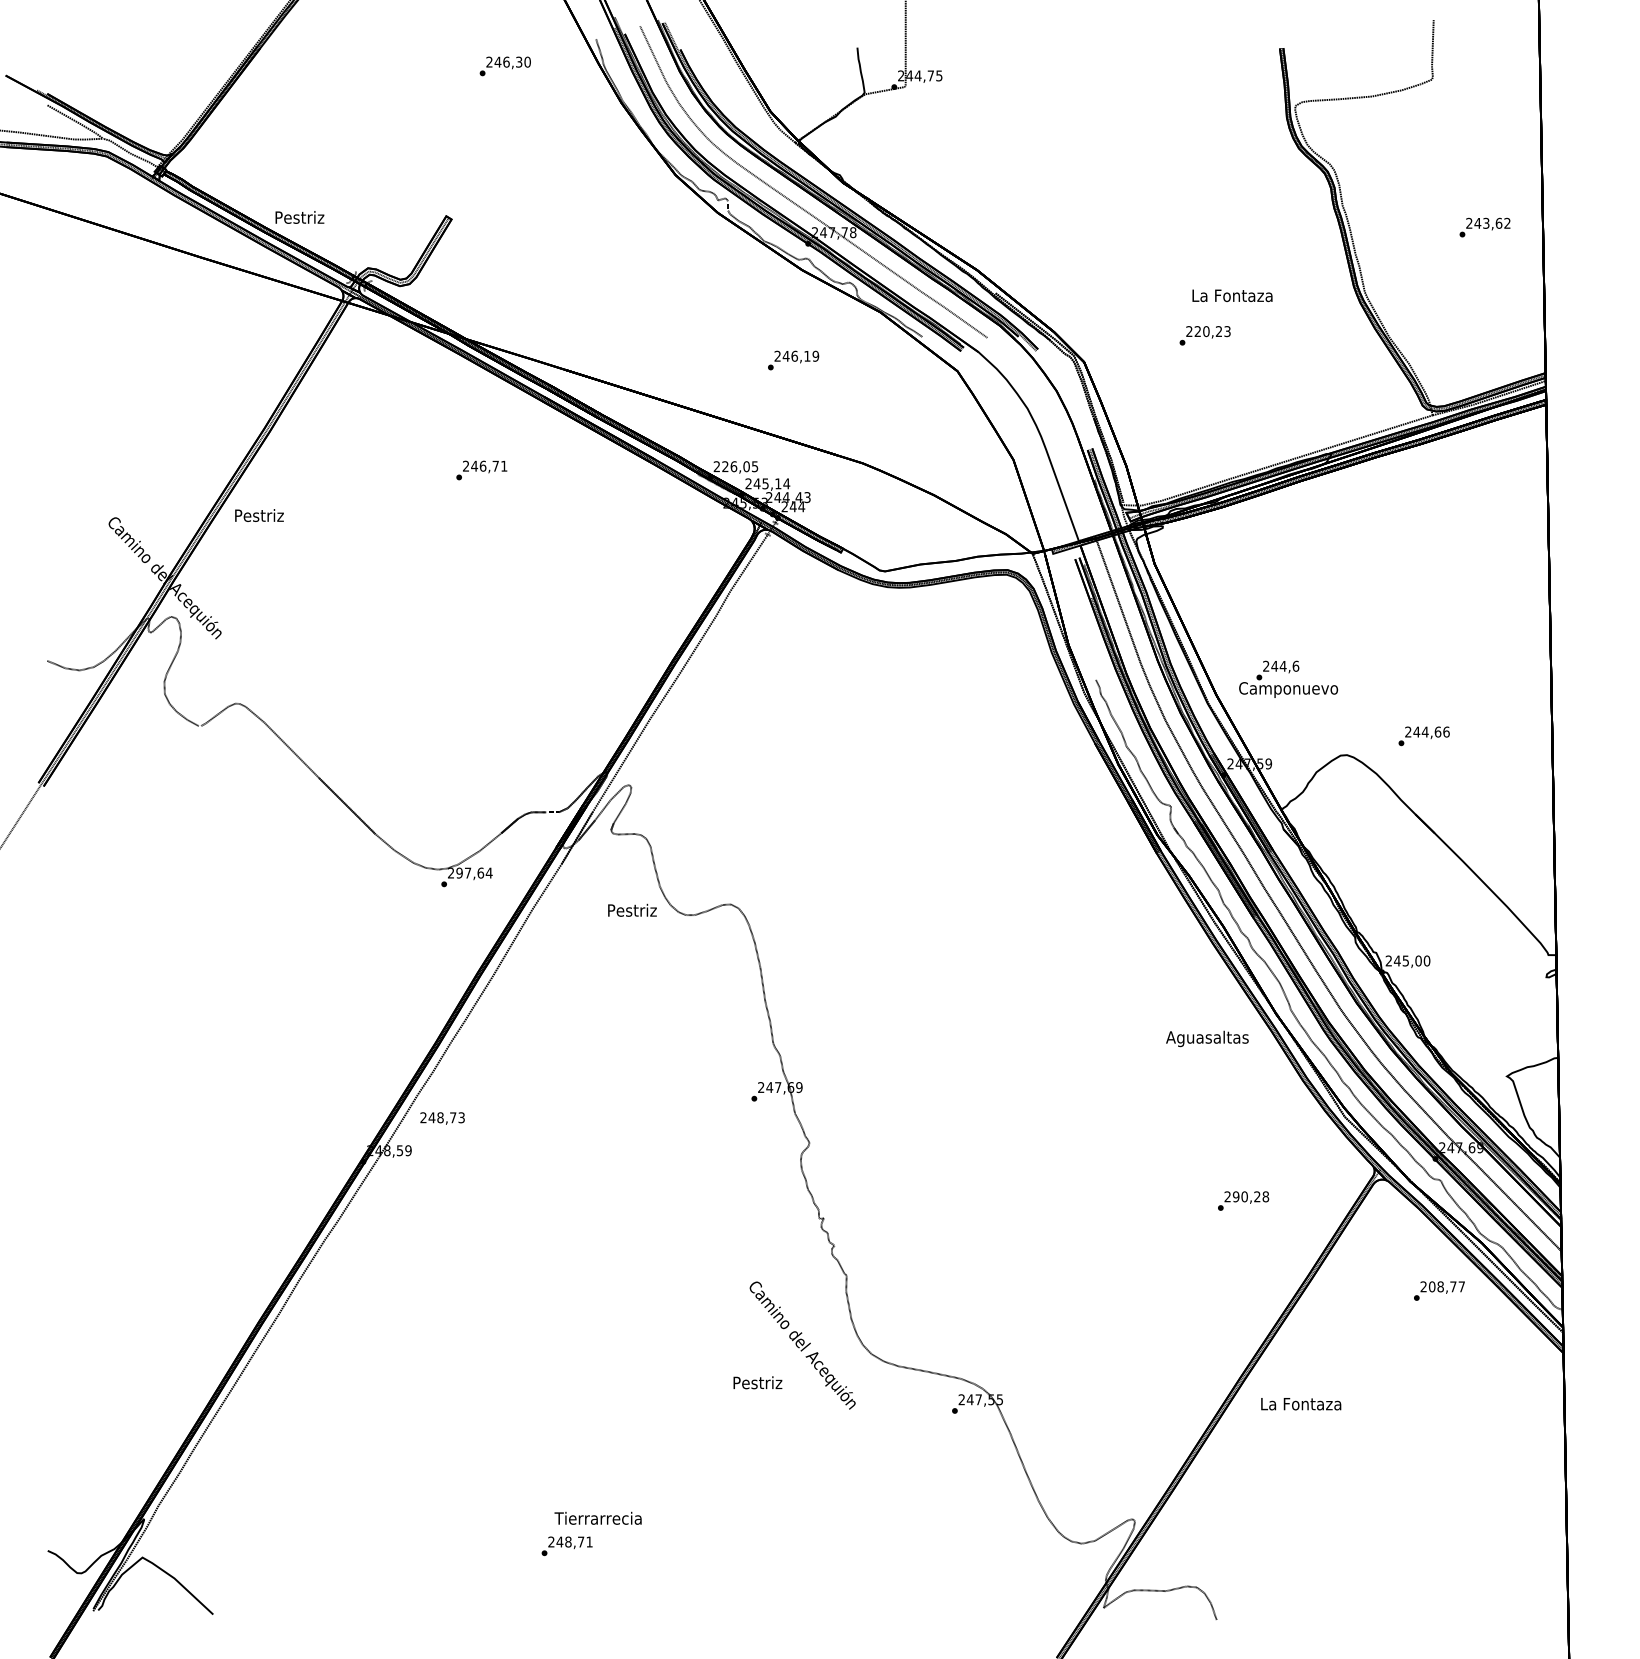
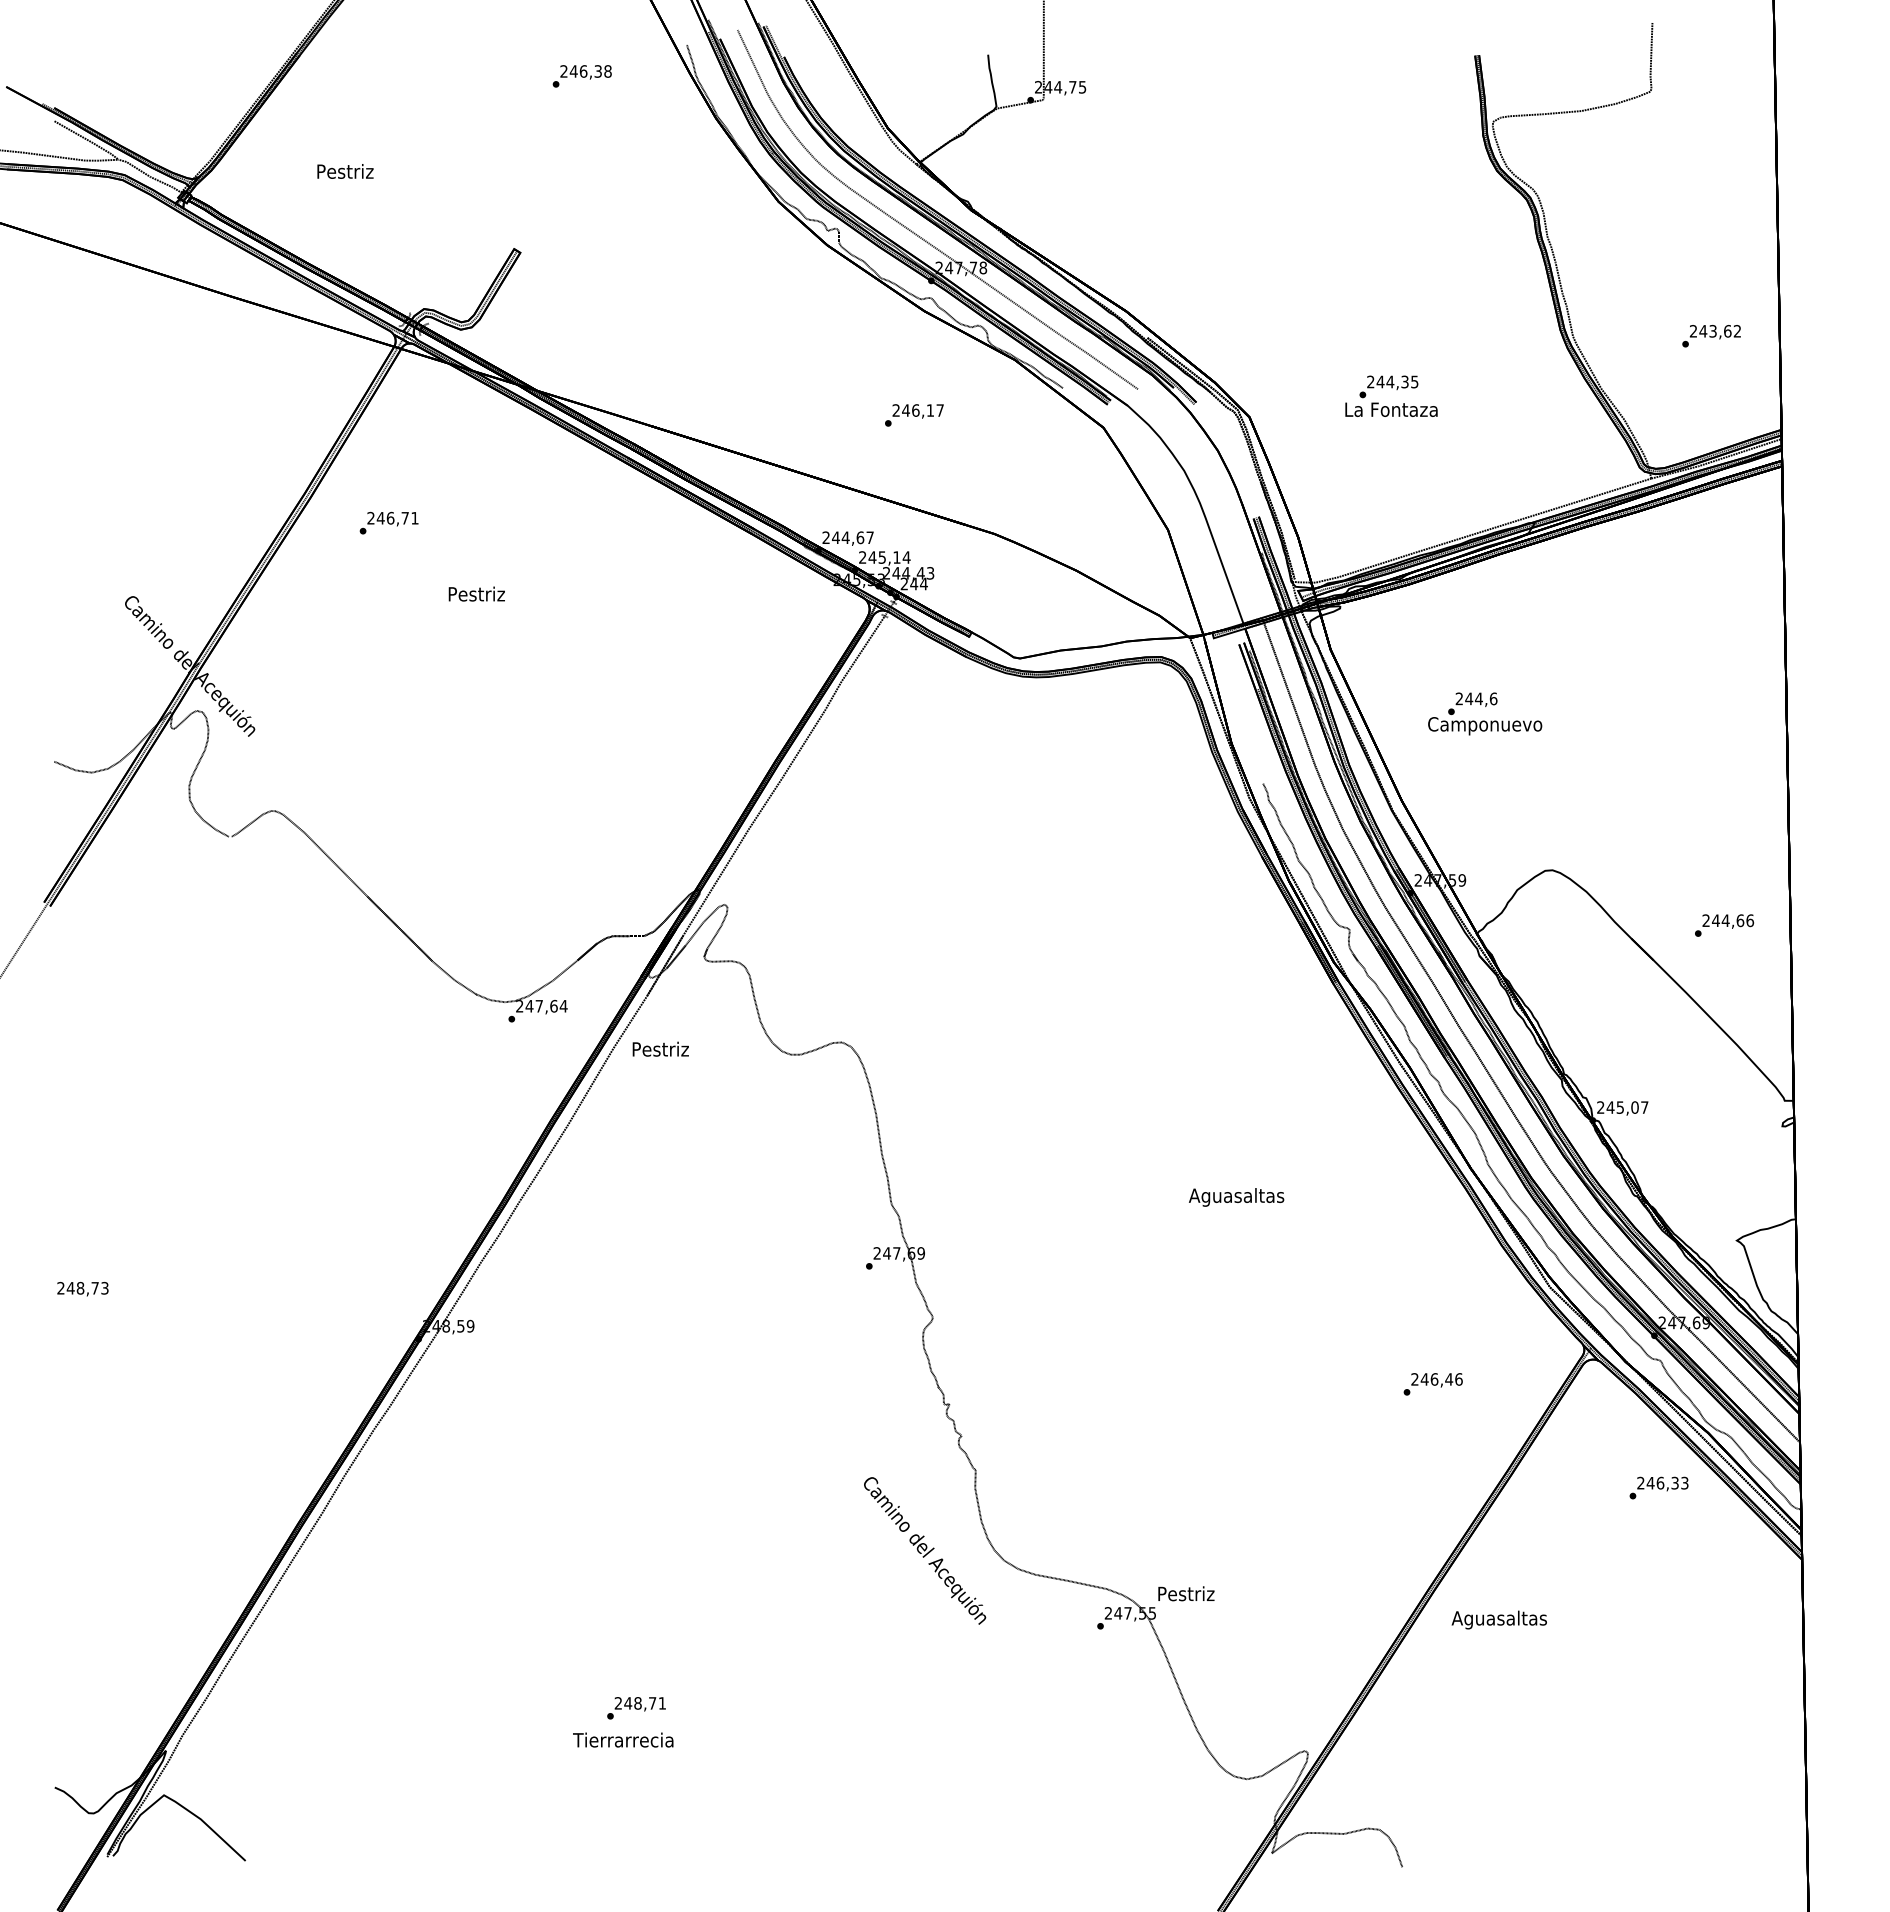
text: (527, 62) -> (607, 71), 246,30 -> 246,38
text: (299, 217) -> (345, 171), moved
text: (1484, 227) -> (1711, 336), moved
text: (1232, 295) -> (1391, 409), moved
text: (1212, 331) -> (1397, 381), 220,23 -> 244,35
text: (815, 356) -> (939, 410), 246,19 -> 246,17
text: (739, 466) -> (852, 537), 226,05 -> 244,67
text: (481, 469) -> (388, 522), moved
text: (259, 515) -> (476, 593), moved
text: (1288, 678) -> (1485, 713), moved
text: (1424, 736) -> (1724, 925), moved
text: (459, 872) -> (529, 1005), 297,64 -> 247,64
text: (632, 909) -> (660, 1048), moved
text: (1426, 960) -> (1644, 1107), 245,00 -> 245,07
text: (1207, 1039) -> (1236, 1197), moved
text: (442, 1118) -> (82, 1289), moved
text: (1250, 1196) -> (1441, 1379), 290,28 -> 246,46
text: (1446, 1286) -> (1667, 1482), 208,77 -> 246,33
text: (757, 1382) -> (1186, 1593), moved
text: (1300, 1405) -> (1498, 1619), La Fontaza -> Aguasaltas
text: (598, 1517) -> (623, 1739), moved
text: (567, 1546) -> (636, 1708), moved

